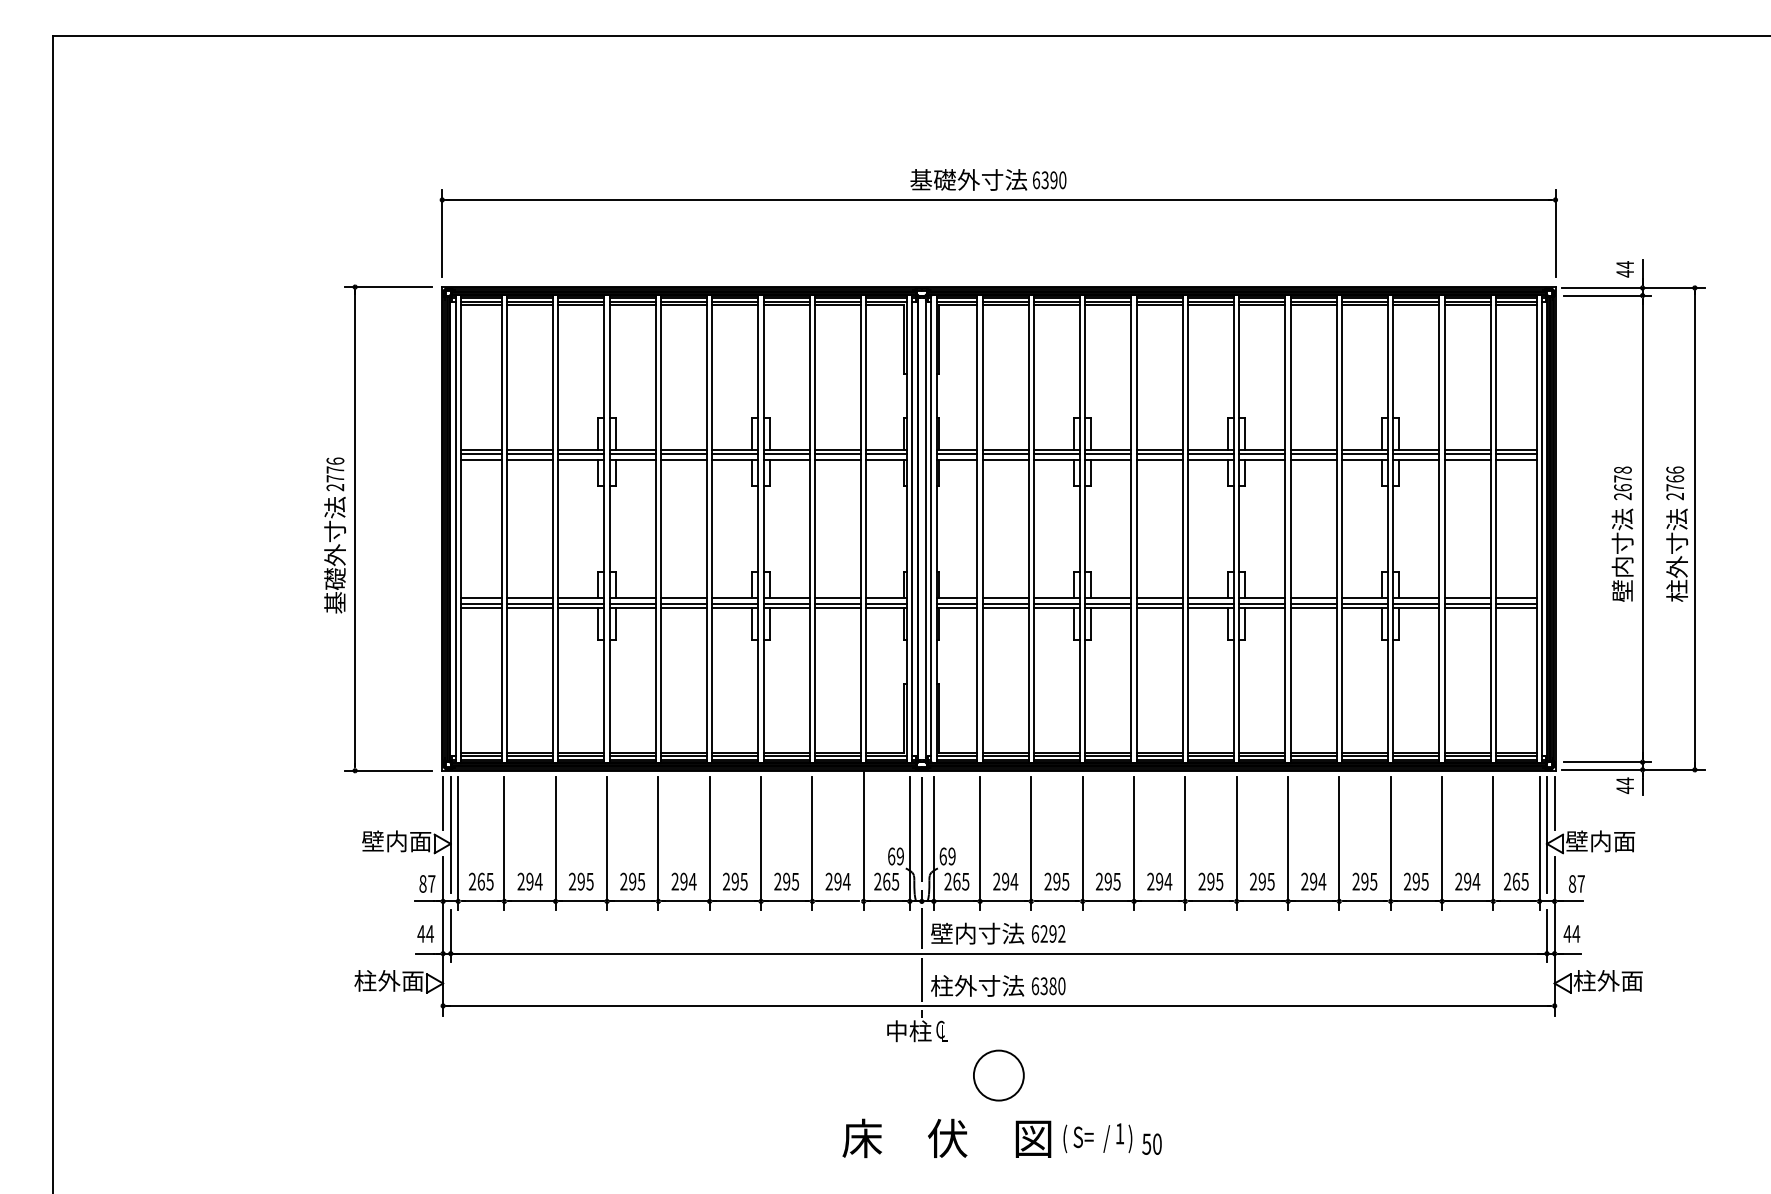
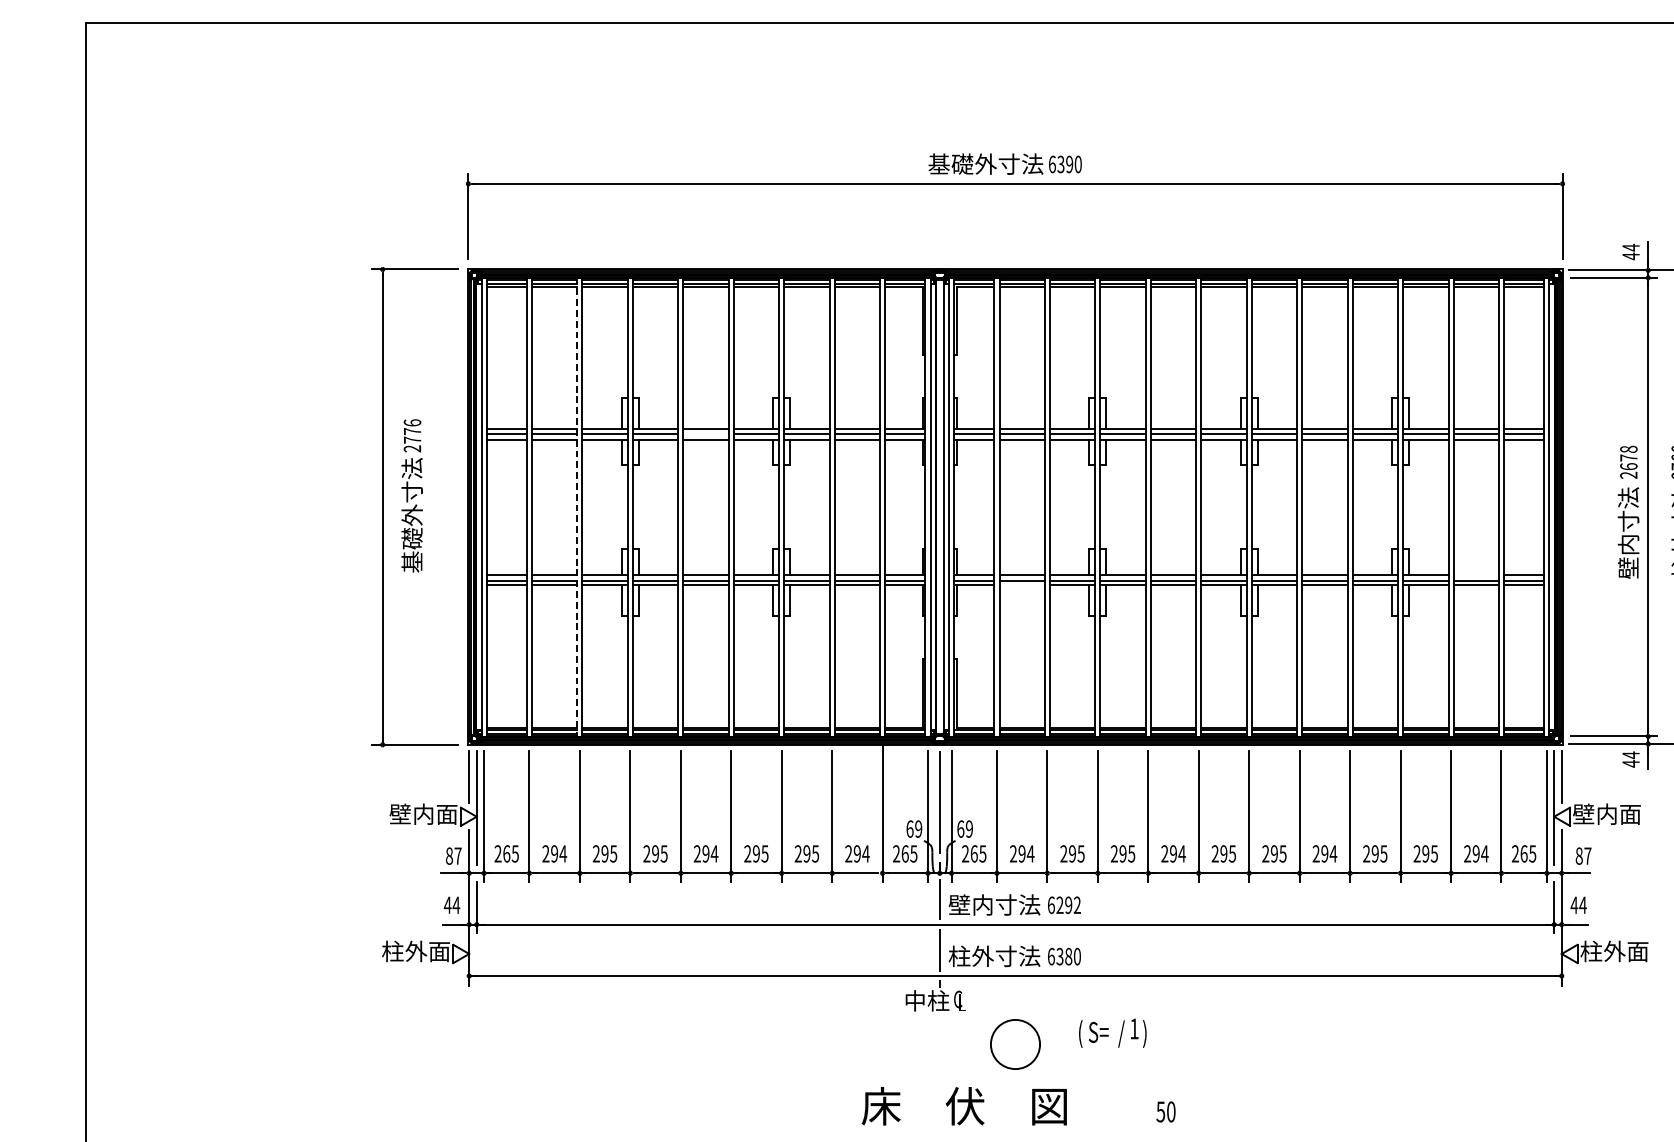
line: (684, 454) -> (706, 434), removed
line: (553, 528) -> (577, 506), solid -> dashed
text: (334, 535) -> (411, 495), moved
line: (1467, 597) -> (1476, 574), removed
line: (1005, 608) -> (1021, 585), removed
text: (1097, 1138) -> (1112, 1033), moved

